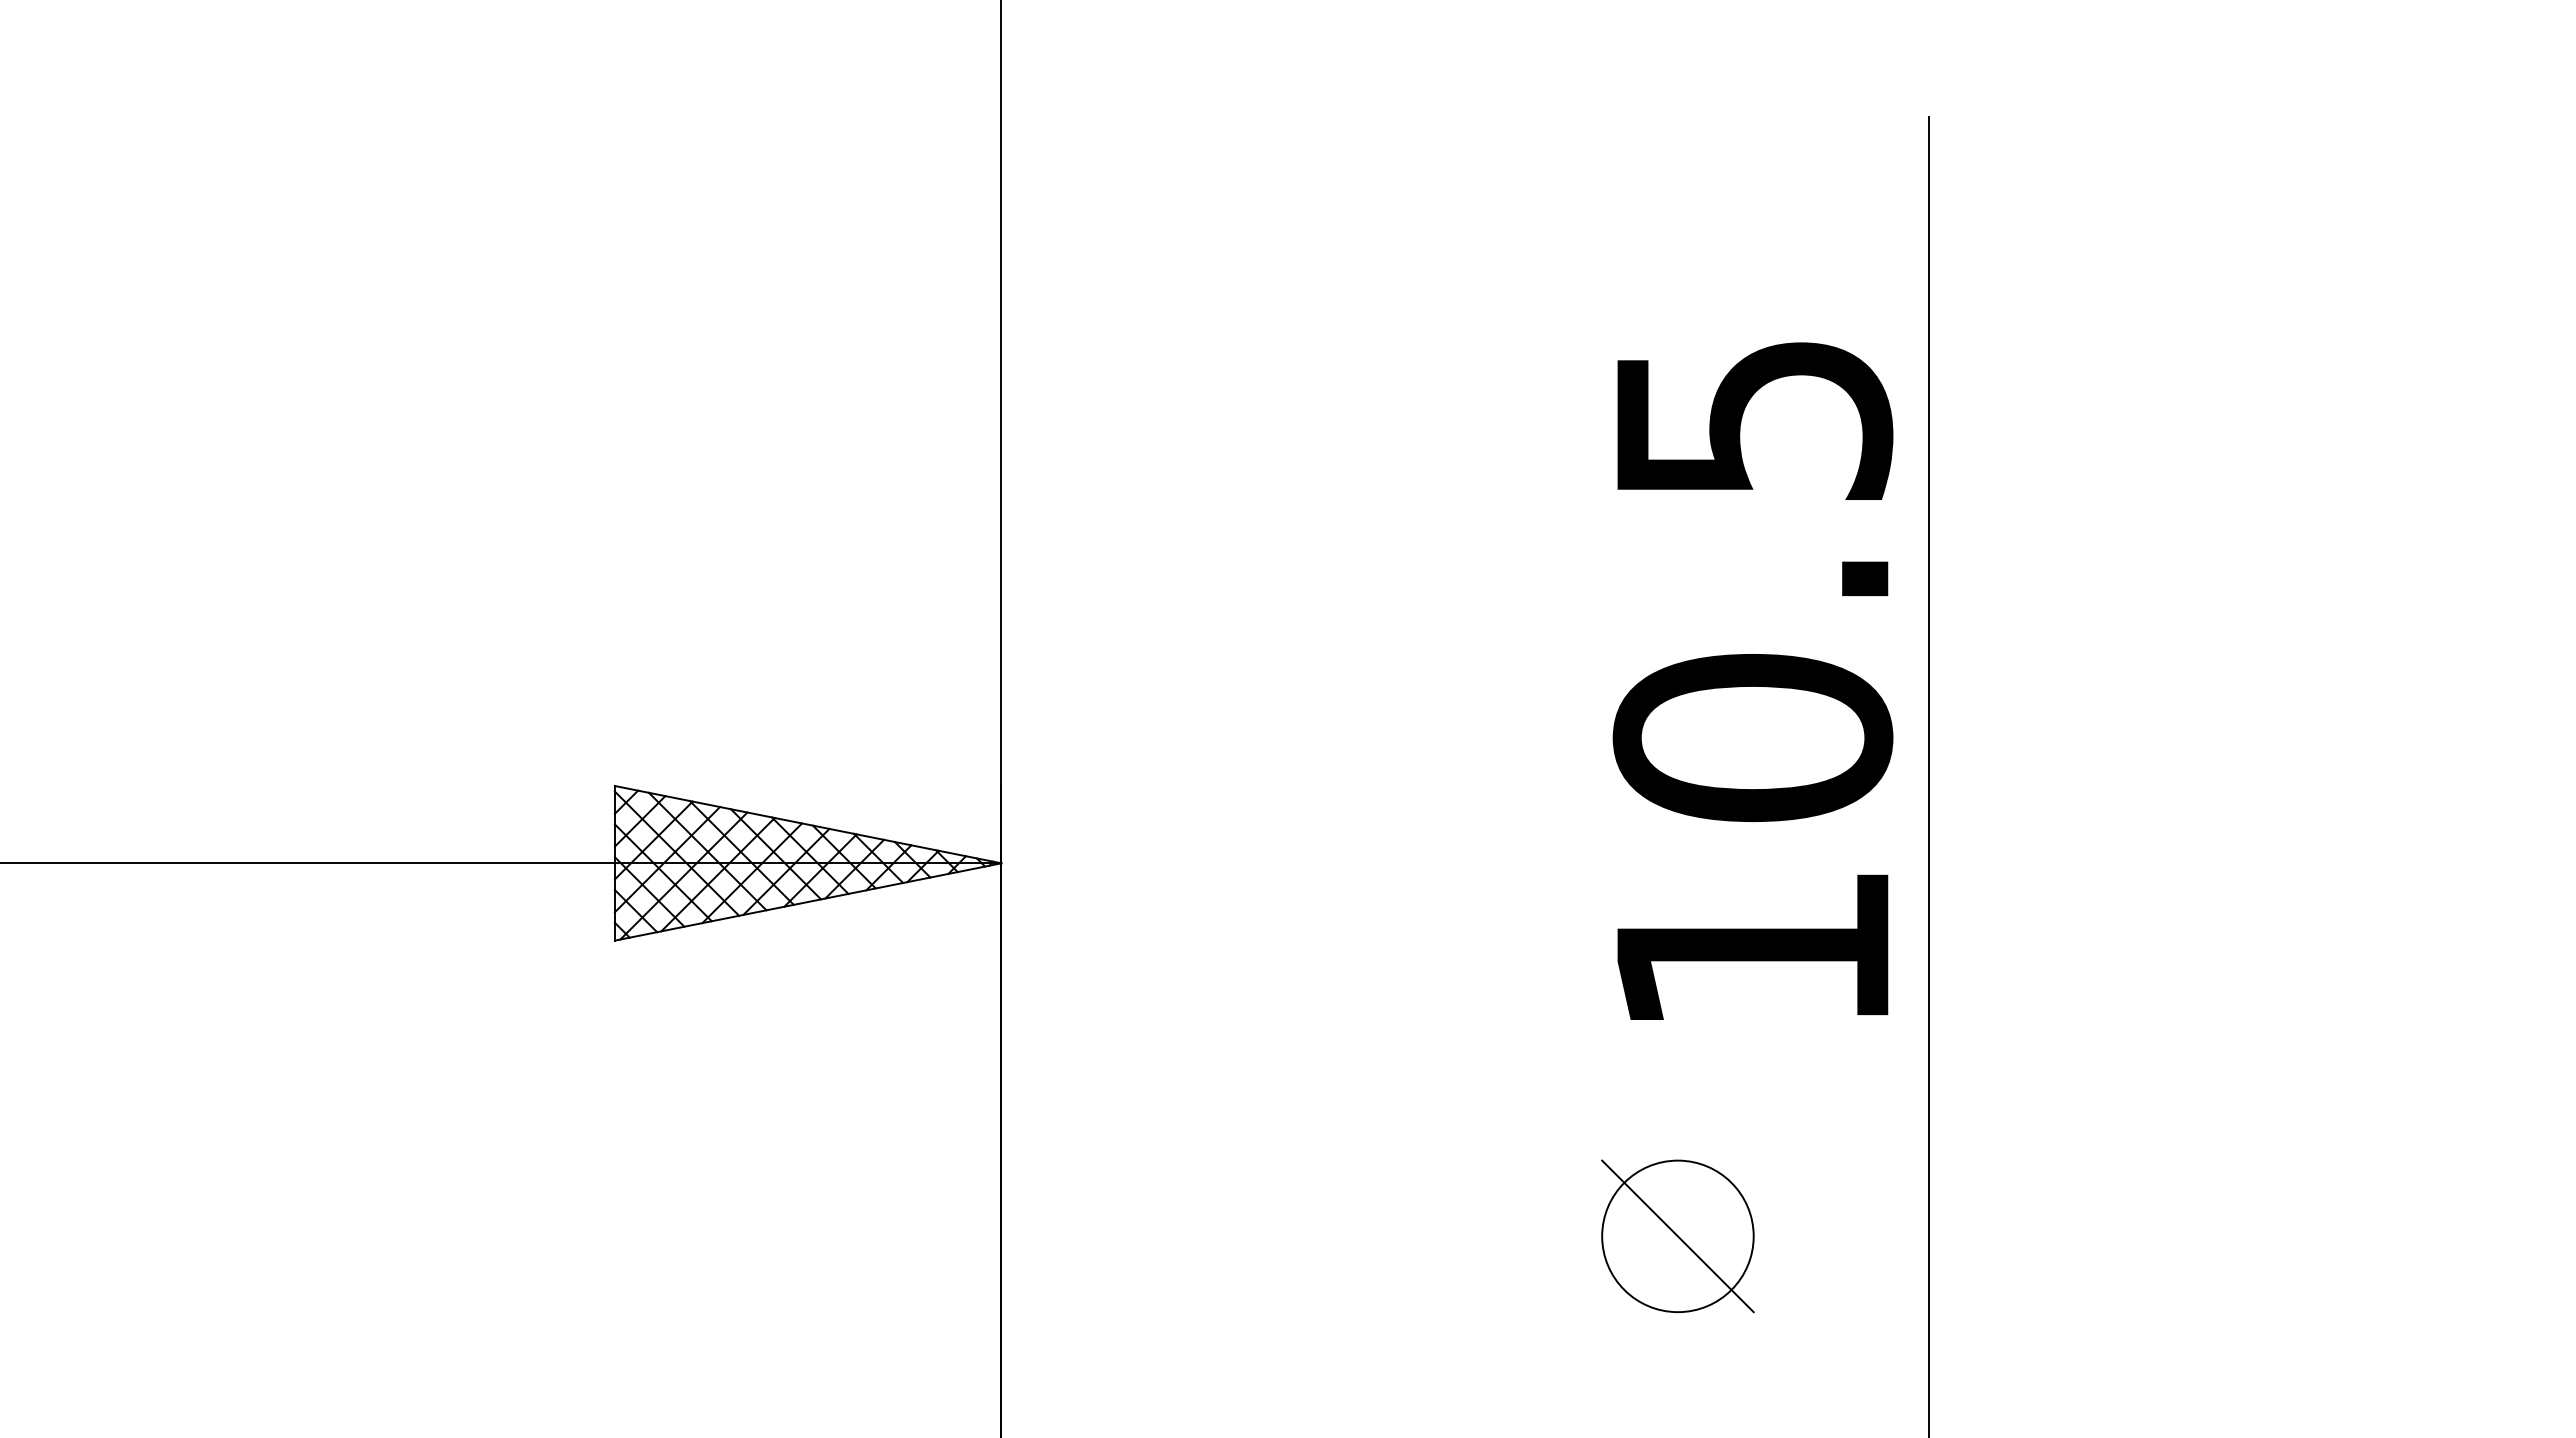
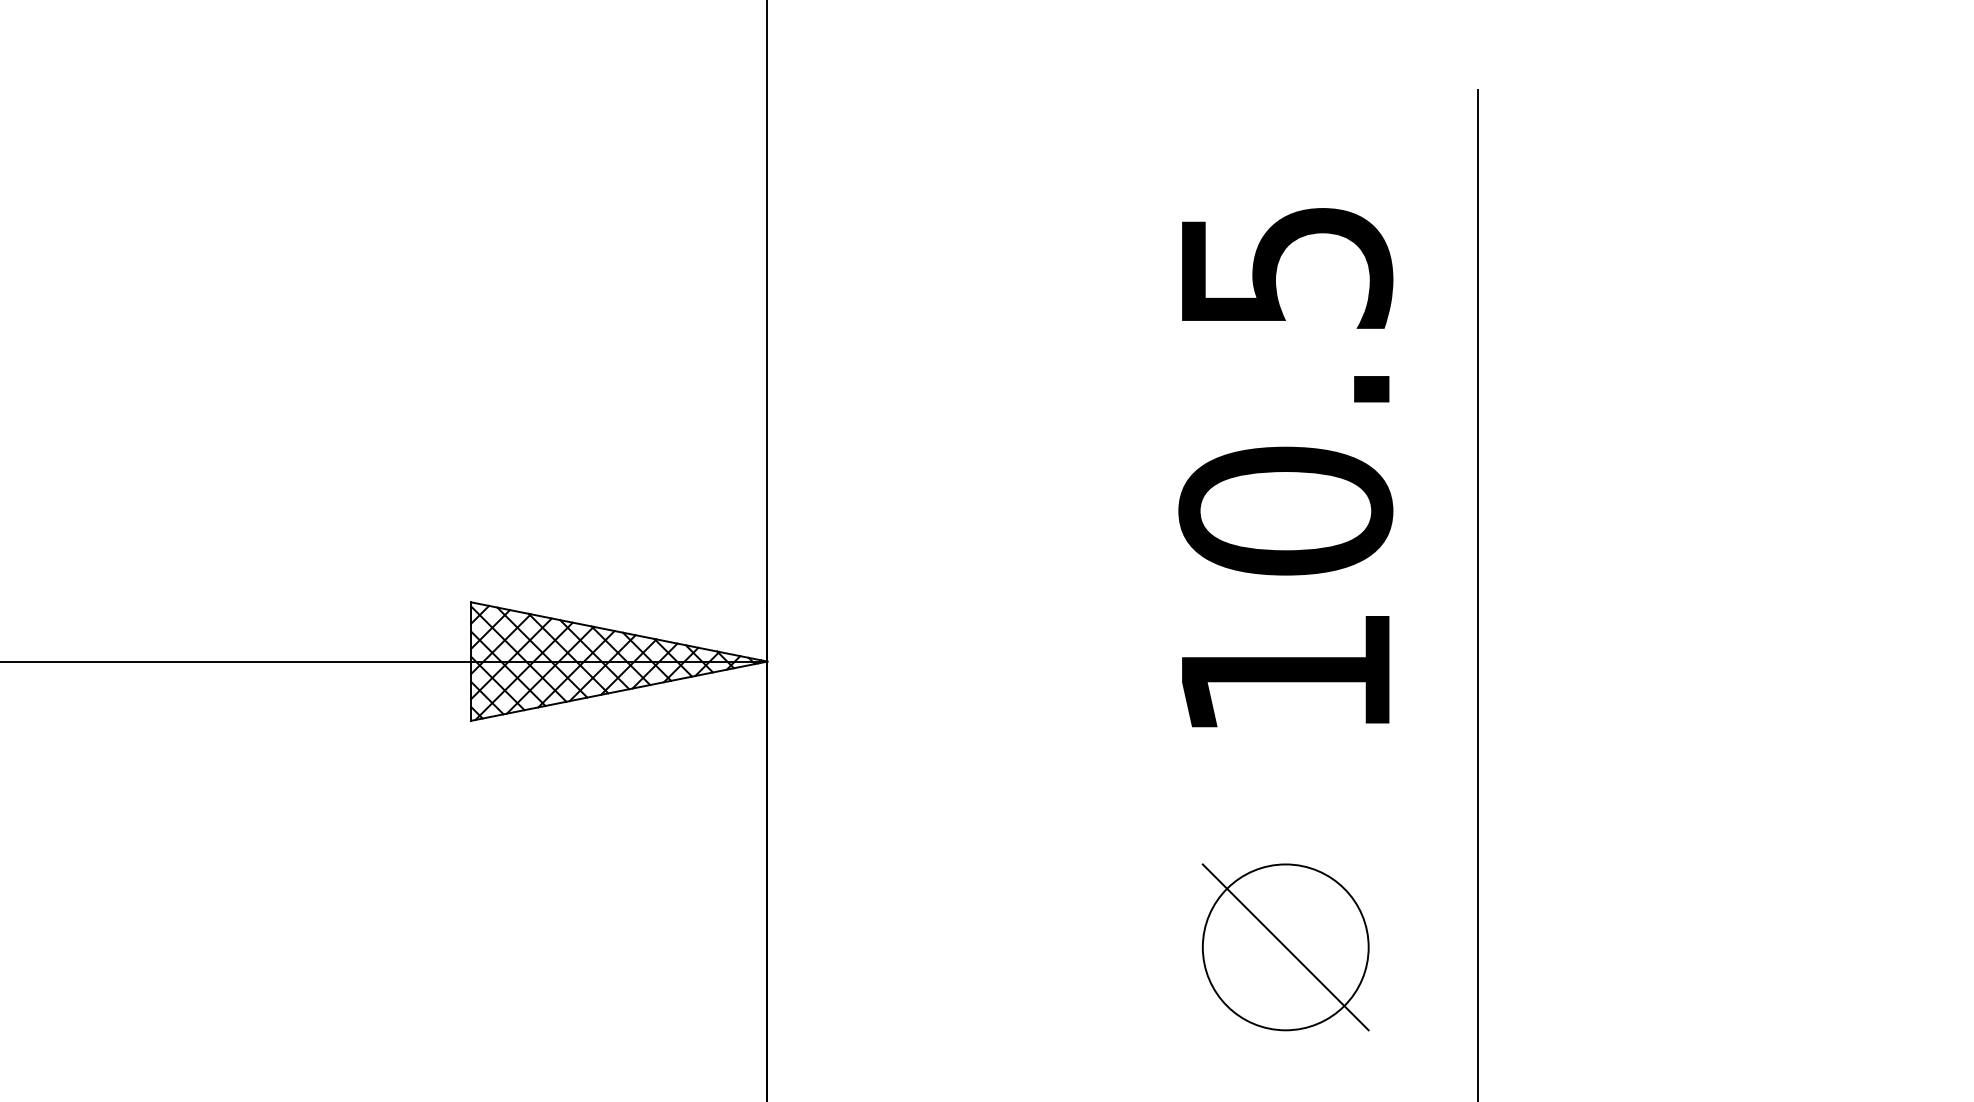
text: (1752, 680) -> (1285, 467), moved
part: (1677, 1236) -> (1285, 947), size x1.43

